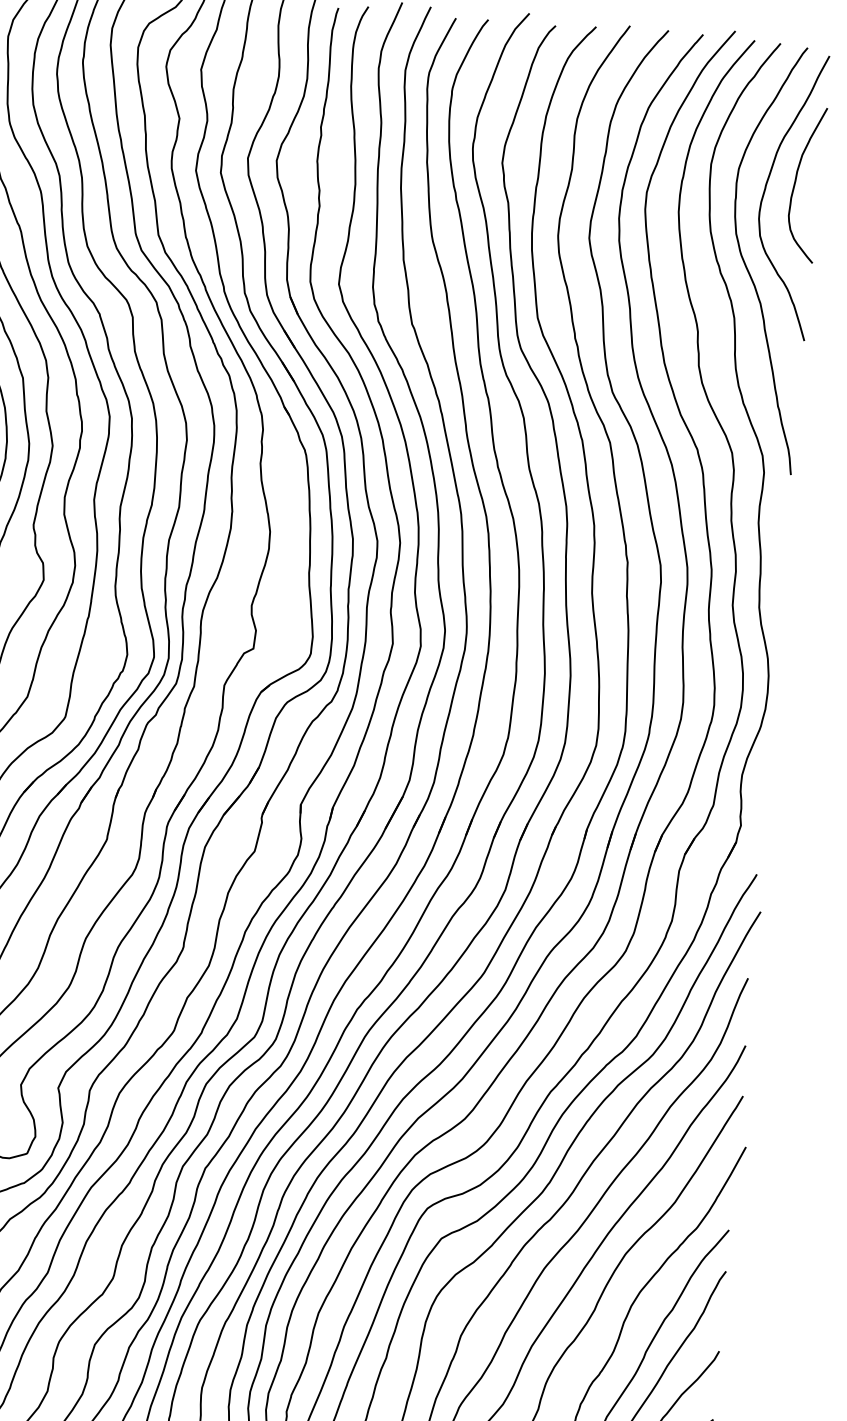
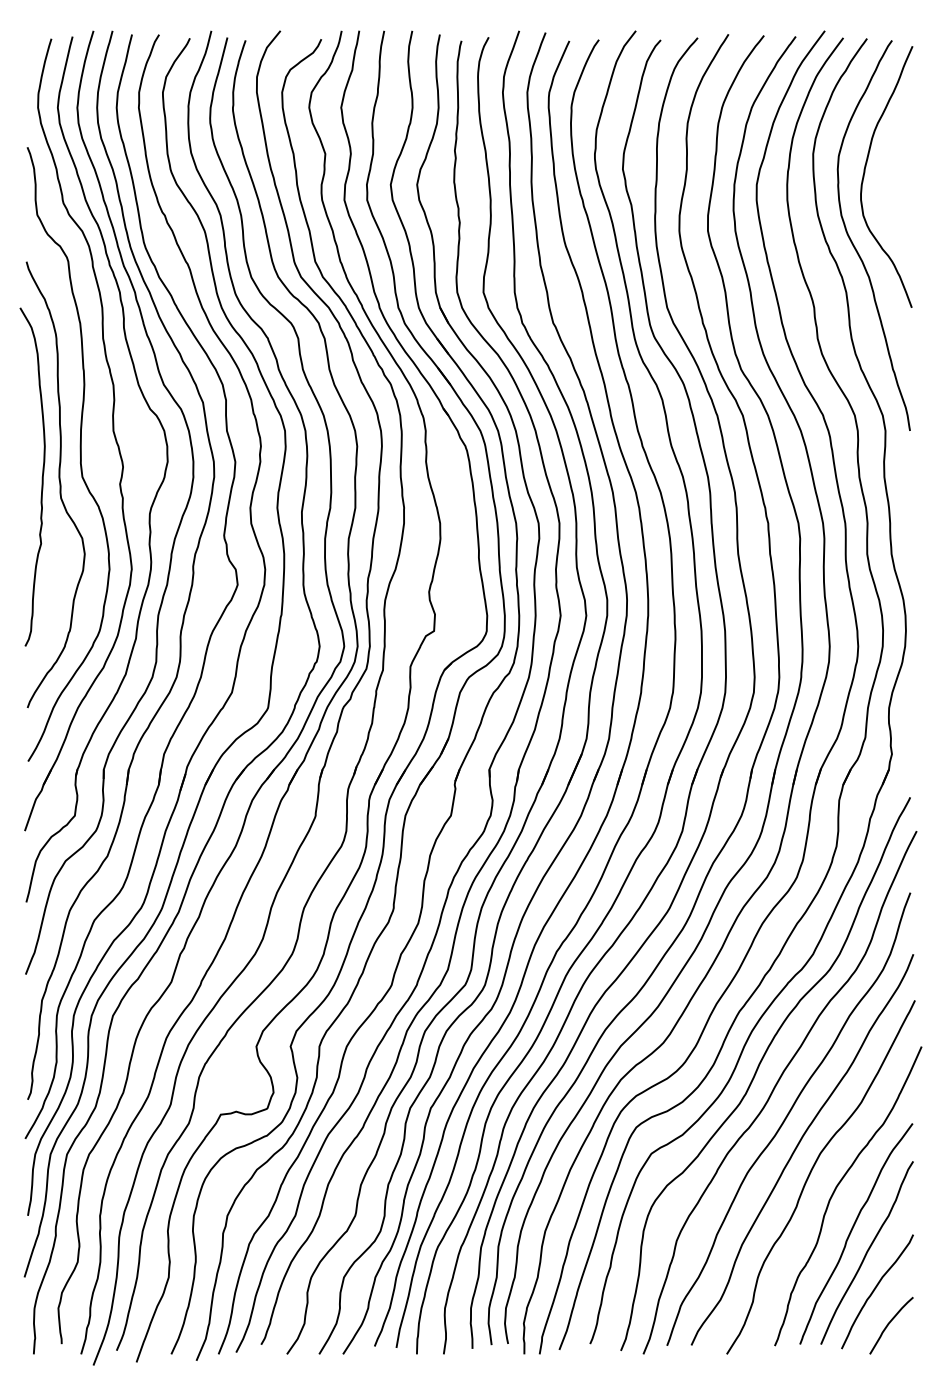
curve: (796, 181) -> (892, 163), removed

